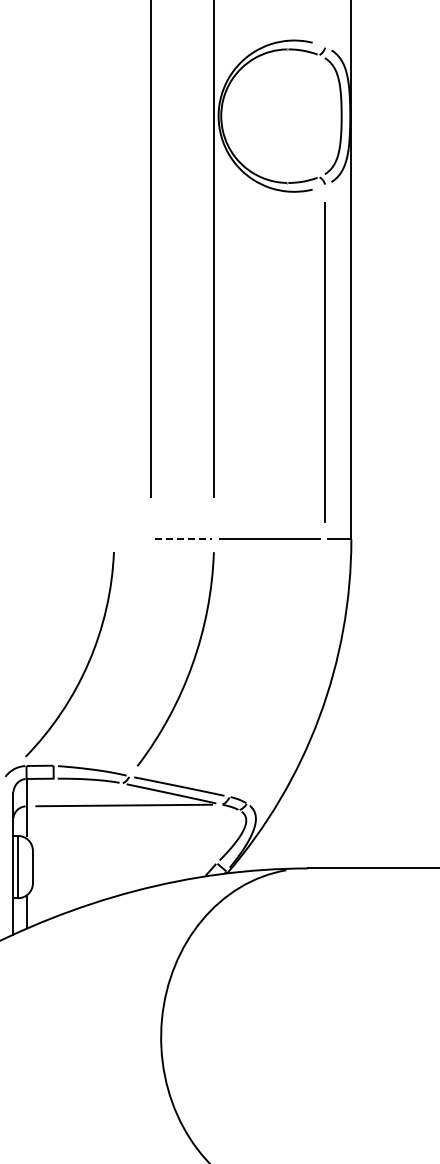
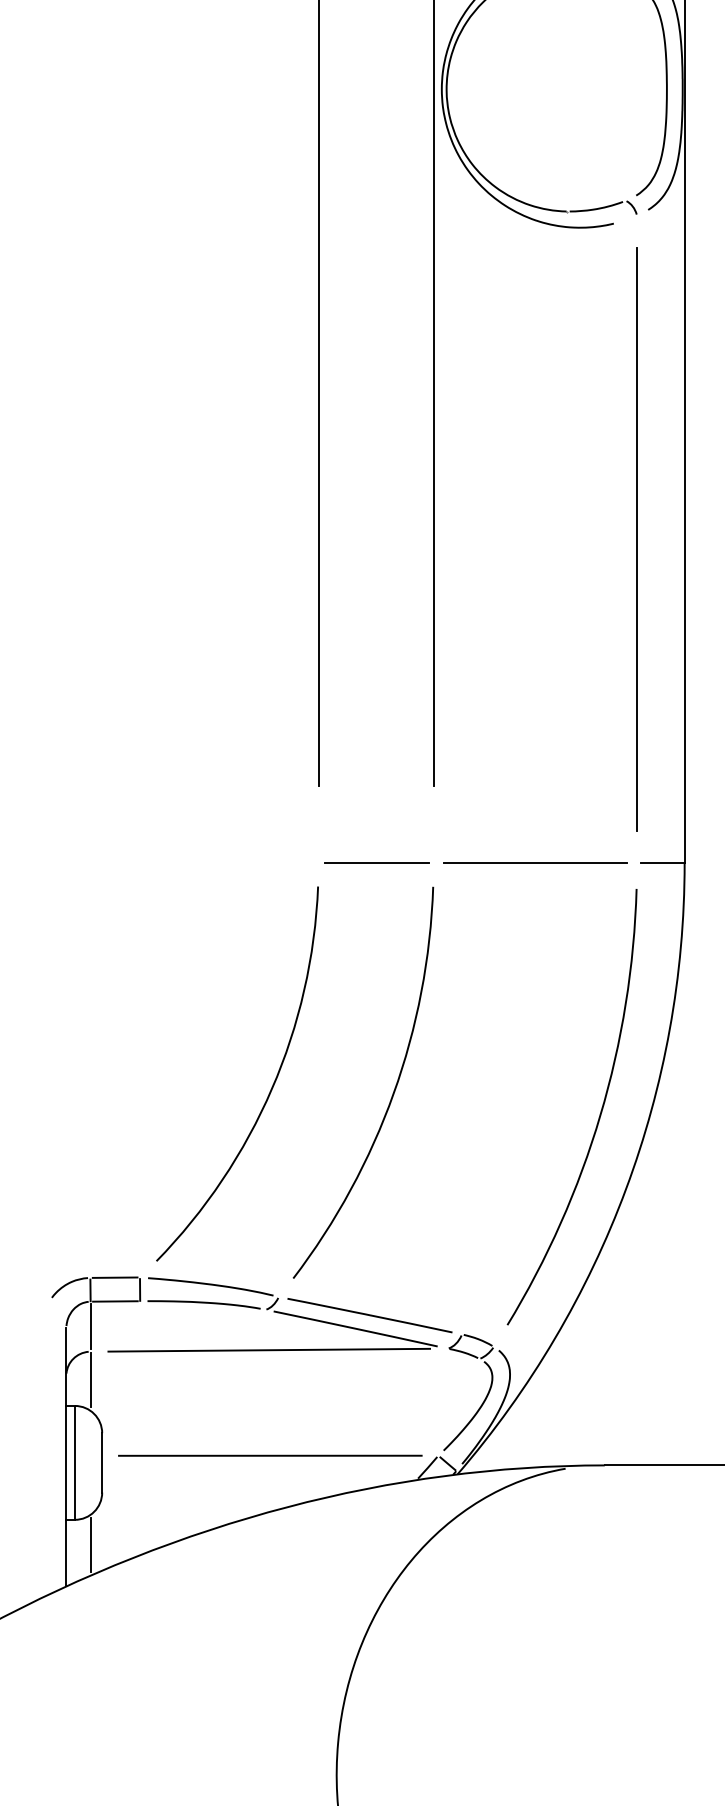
line: (183, 539) -> (377, 863), dashed -> solid
arc: (87, 662) -> (269, 1088), moved
arc: (304, 675) -> (598, 1112), added
line: (124, 863) -> (269, 1456), added

